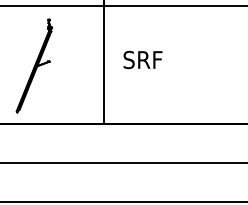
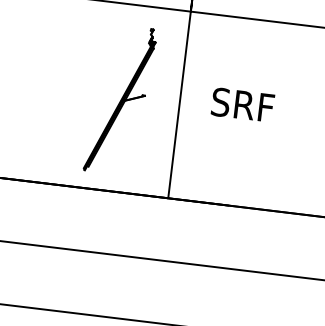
part: (34, 65) -> (120, 99), moved

